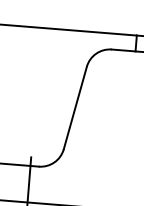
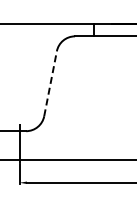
line: (75, 107) -> (50, 83), solid -> dashed

